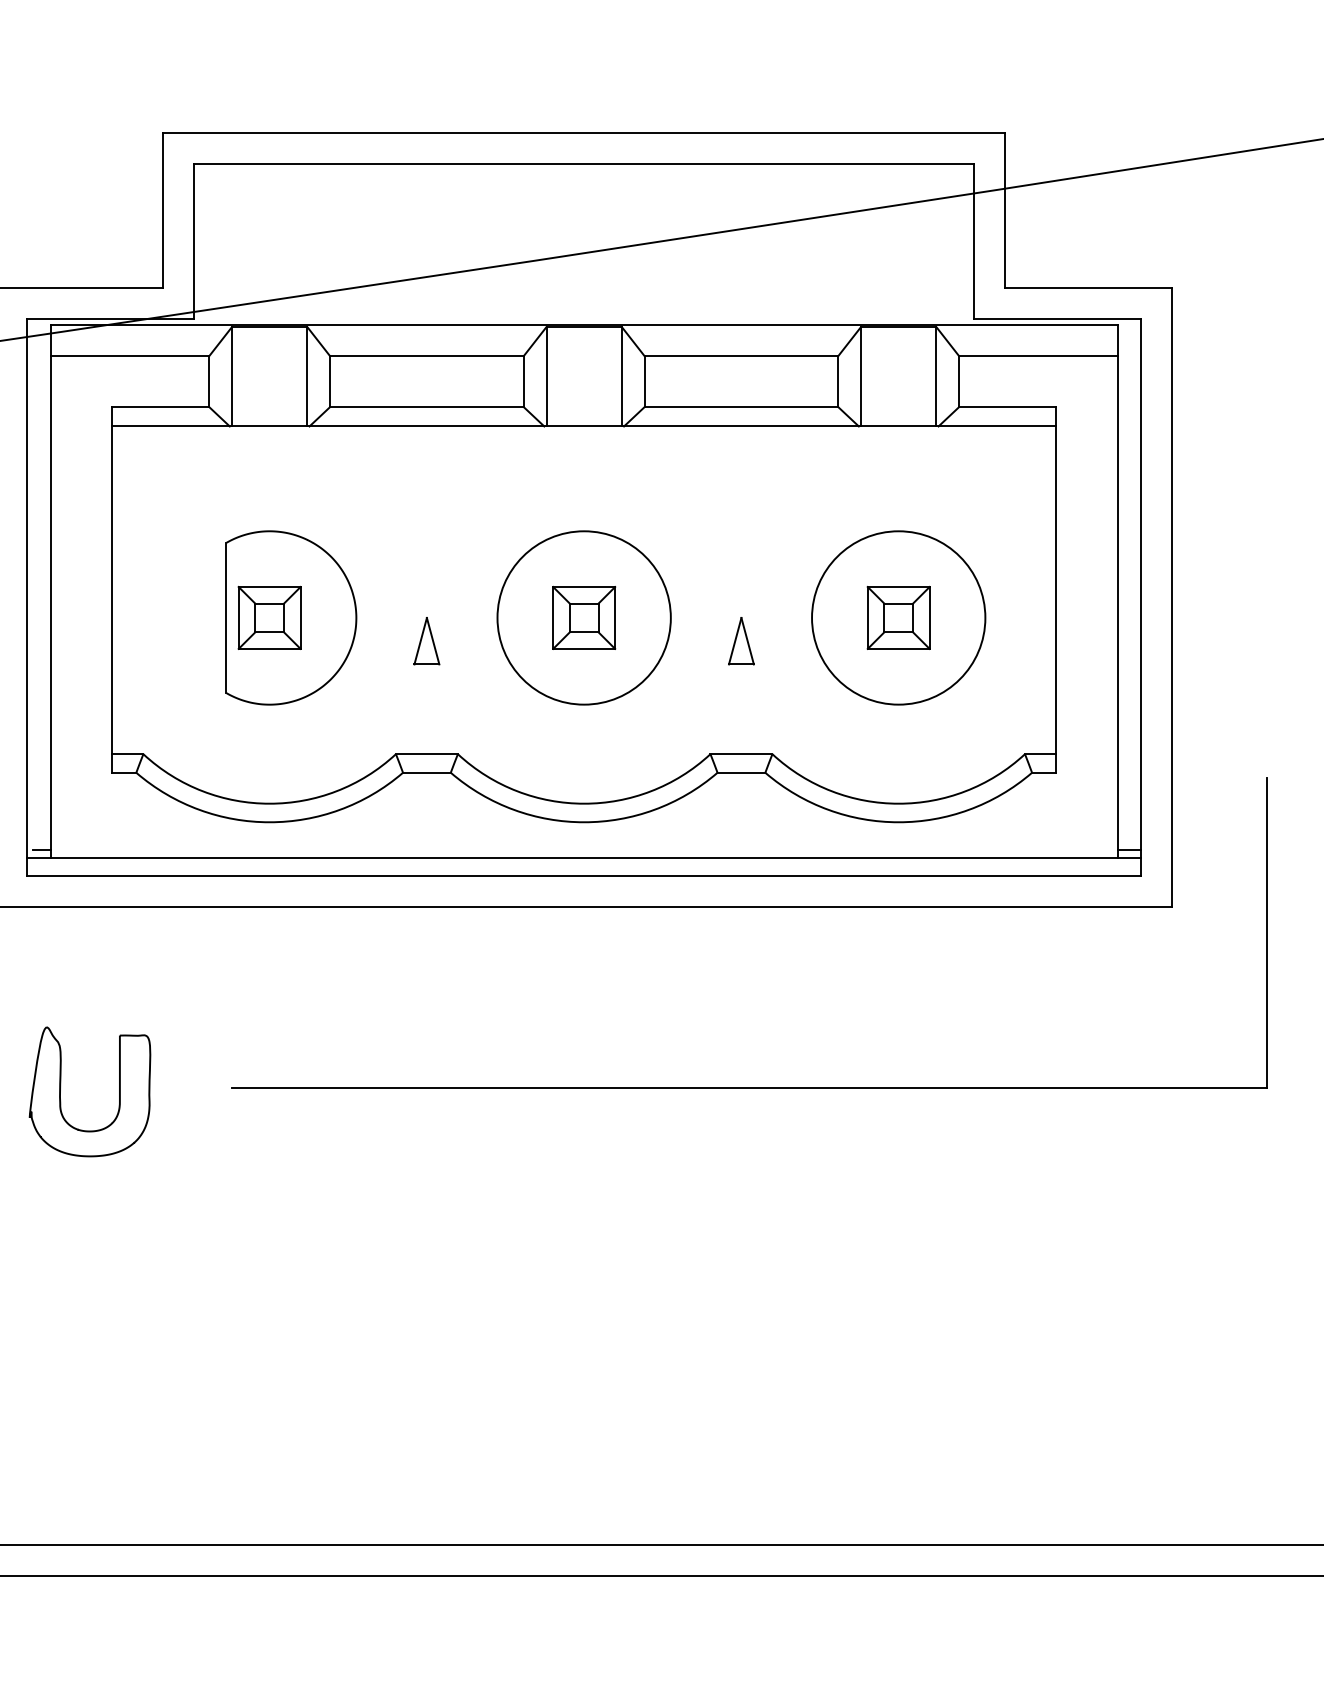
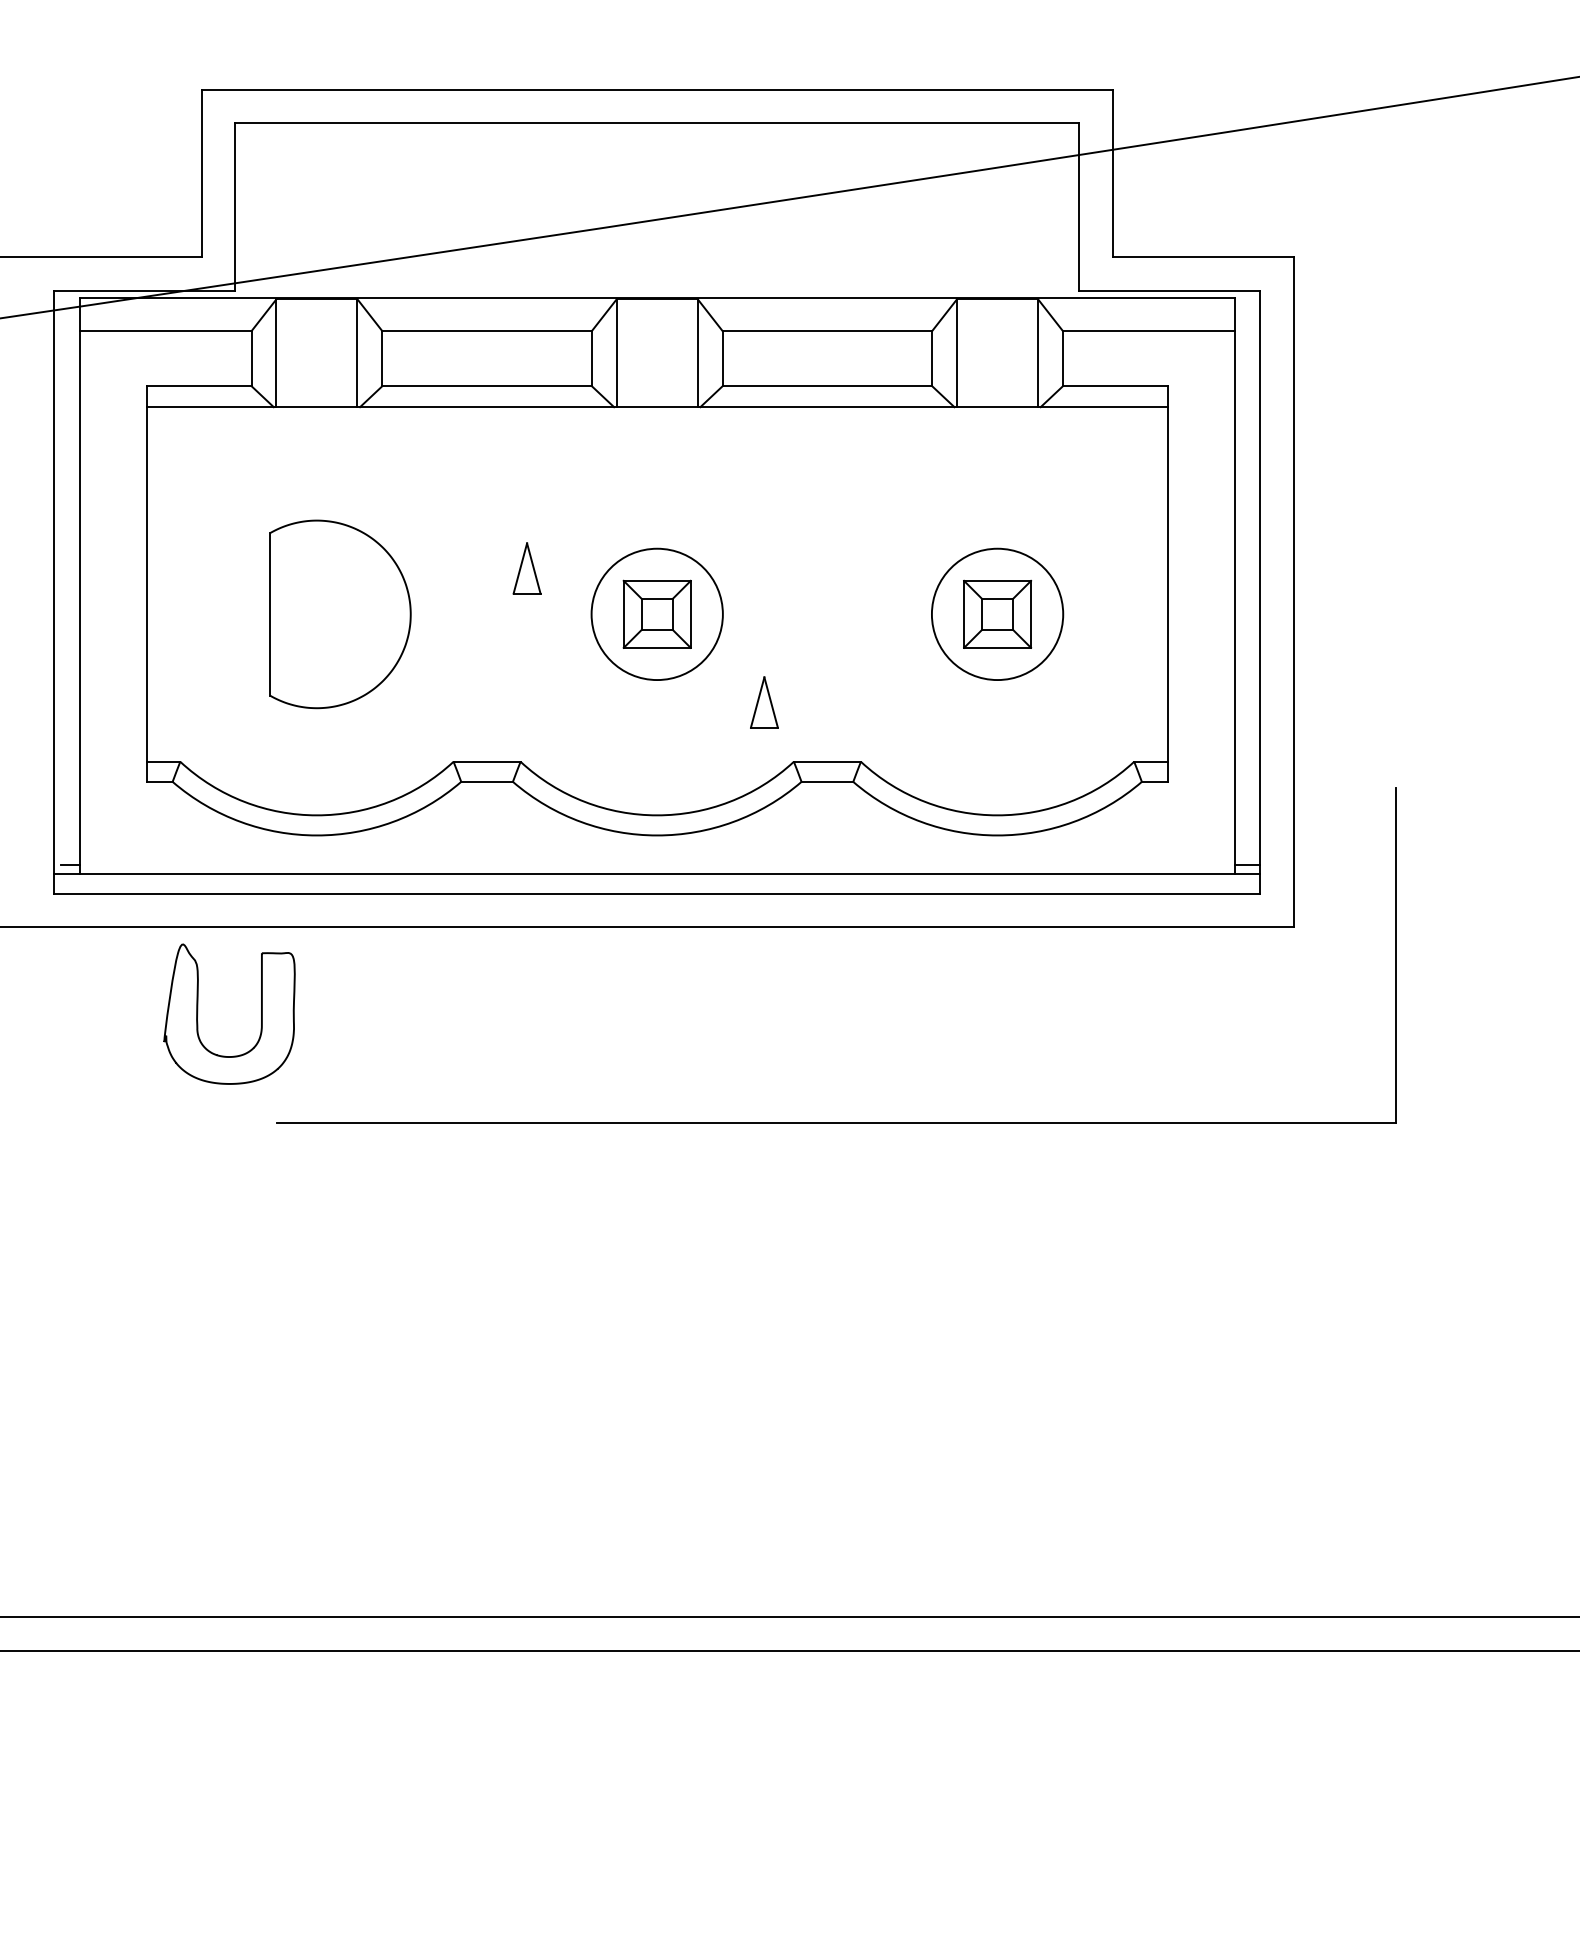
part: (269, 617) -> (316, 613), removed
circle: (584, 618) -> (657, 614), size x0.7
circle: (898, 618) -> (997, 614), size x0.7
part: (426, 641) -> (526, 568), moved
part: (741, 641) -> (764, 702), moved
part: (61, 1091) -> (198, 1013), moved

